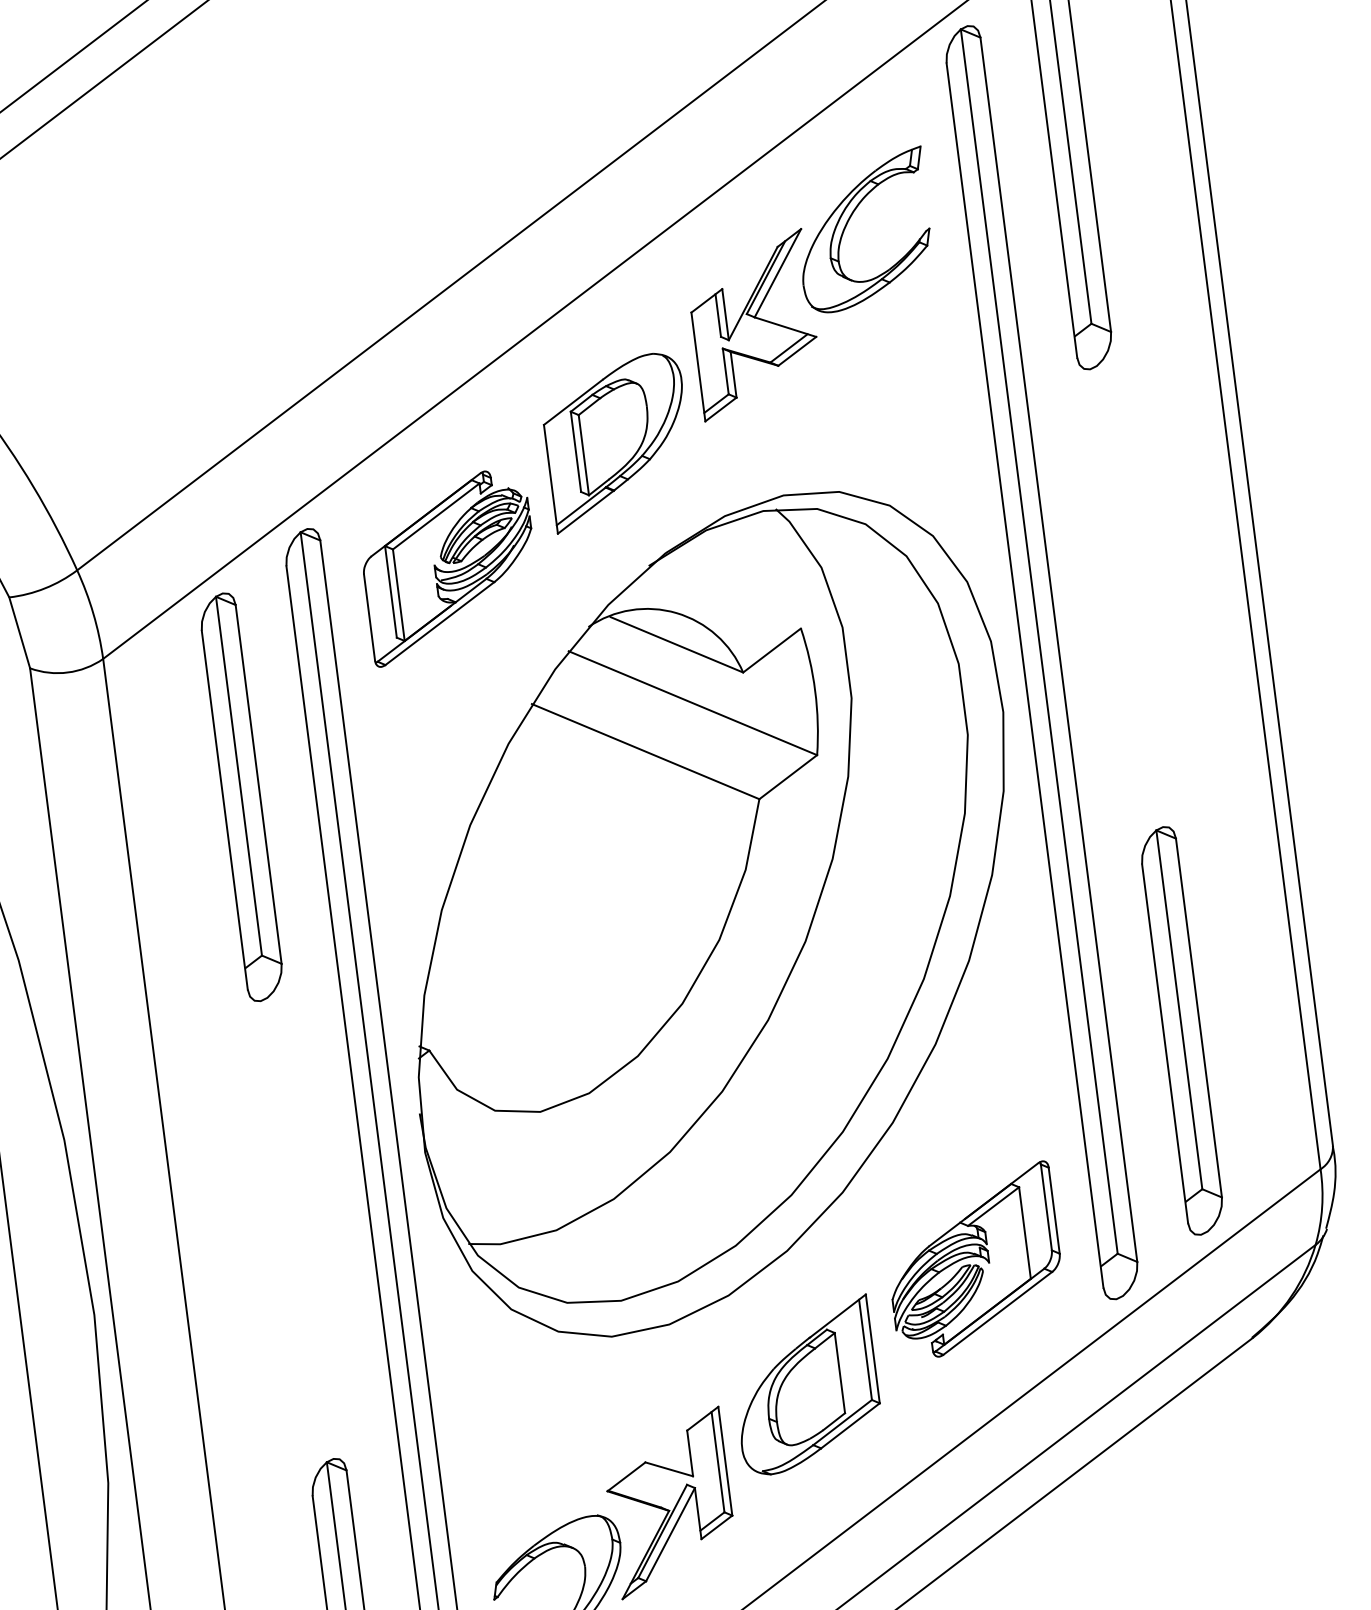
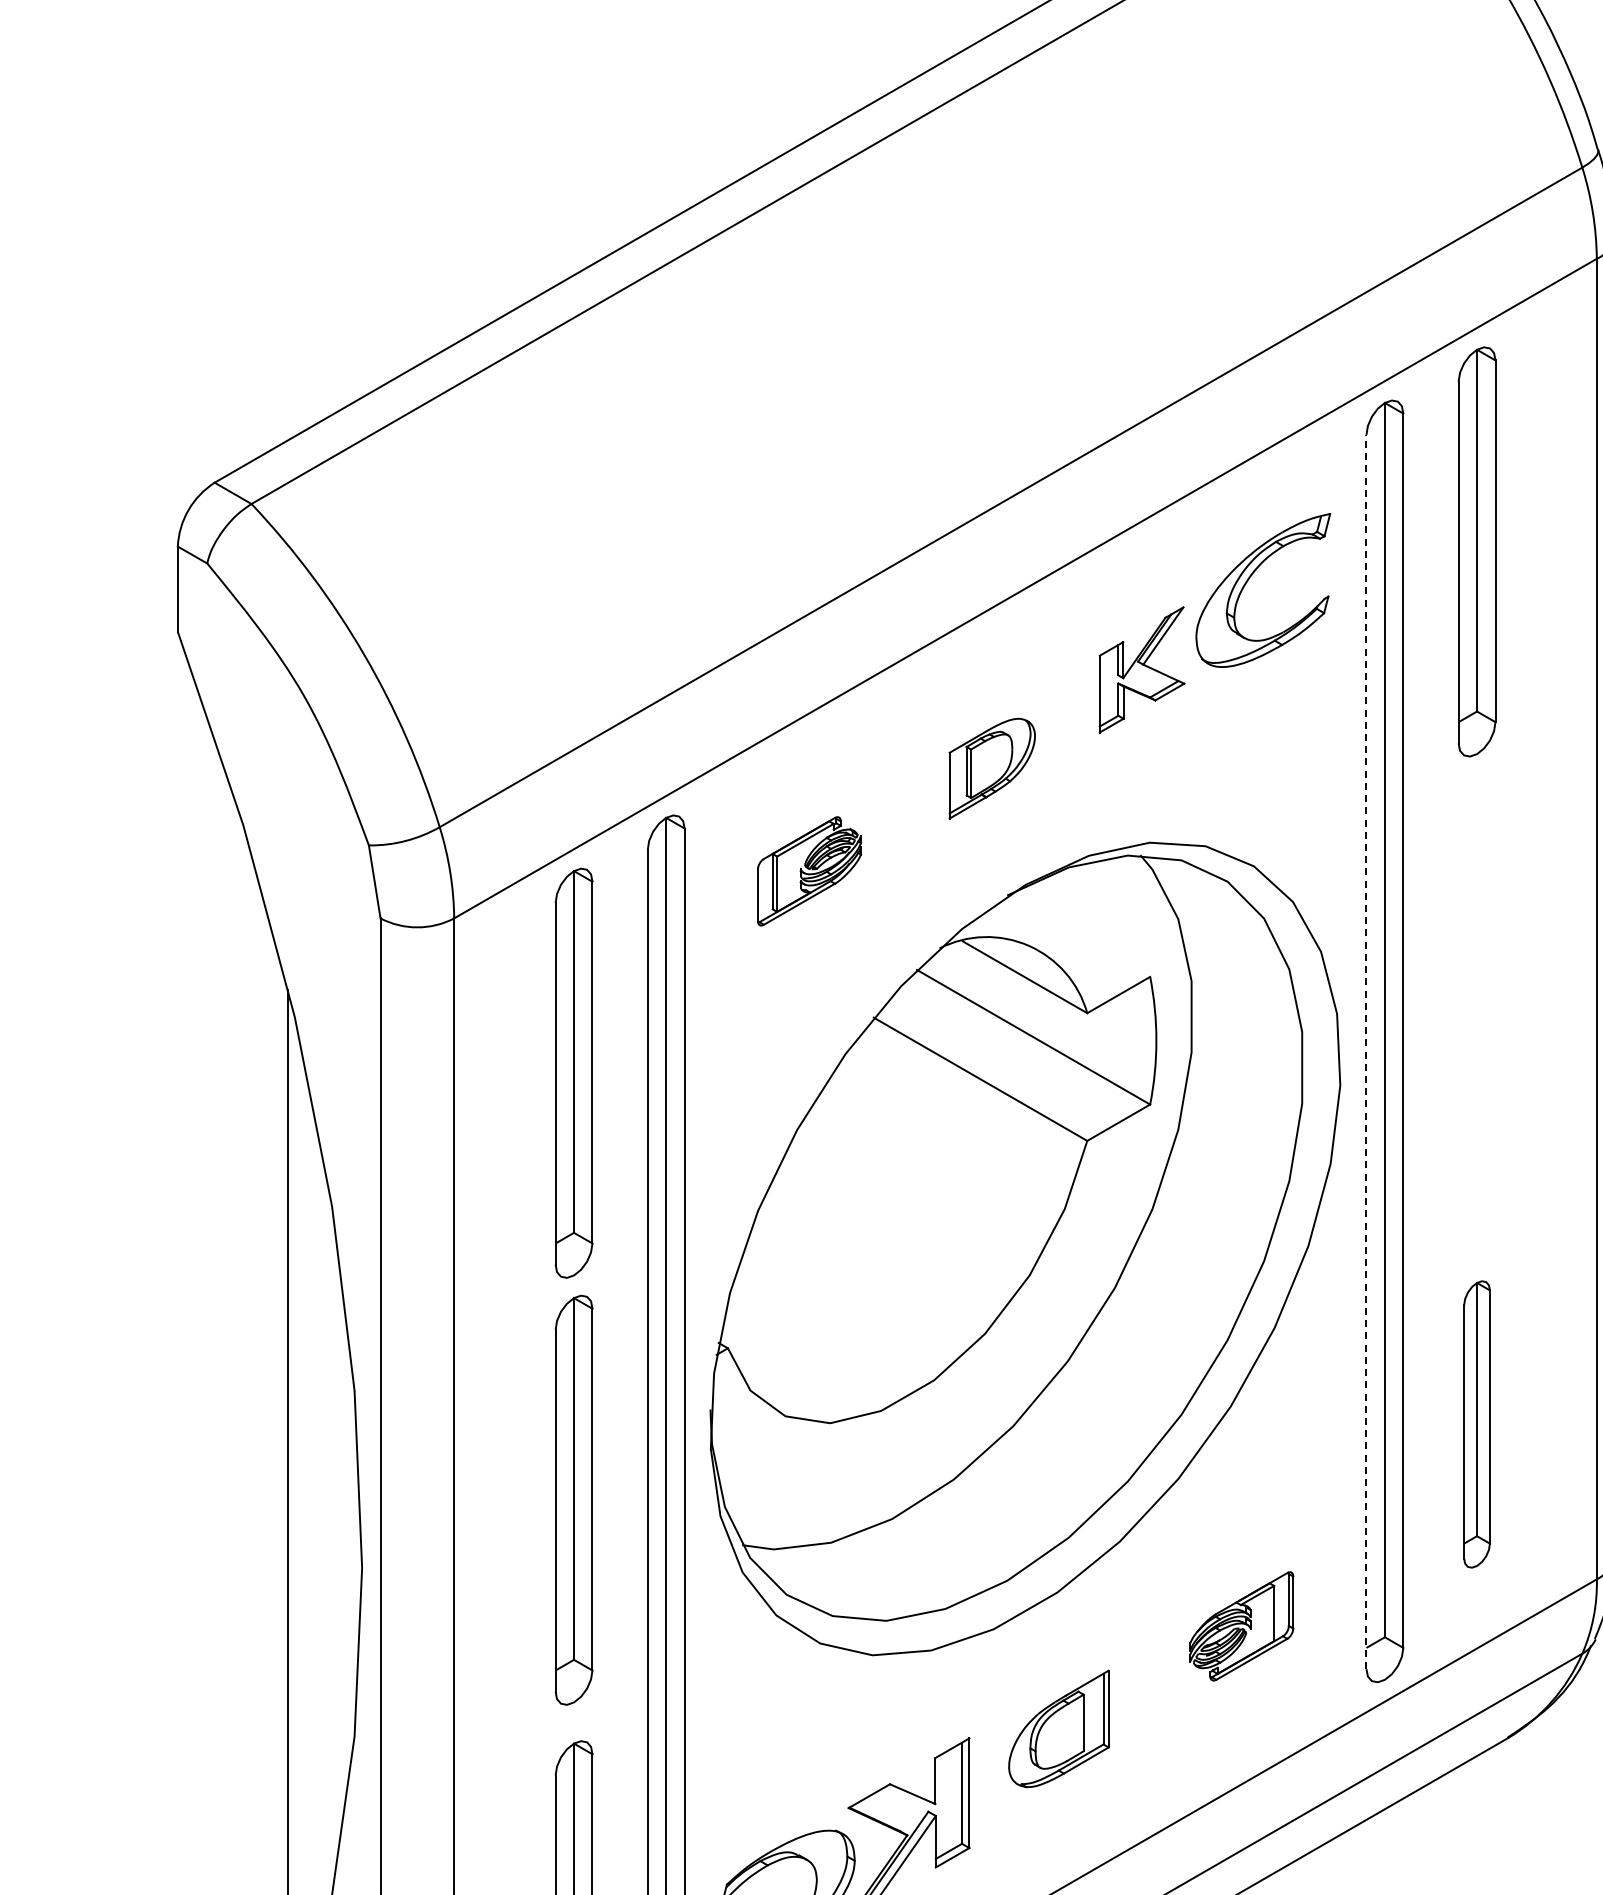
part: (753, 324) -> (1141, 669), size x0.7
part: (618, 441) -> (992, 768), size x0.6
part: (449, 567) -> (809, 871), size x0.6
line: (1024, 675) -> (1366, 1051), solid -> dashed
part: (1181, 1031) -> (1476, 1424), size x0.7
part: (295, 1220) -> (573, 1499), added
part: (974, 1261) -> (1241, 1626), size x0.6
part: (805, 1385) -> (1058, 1728), size x0.7

